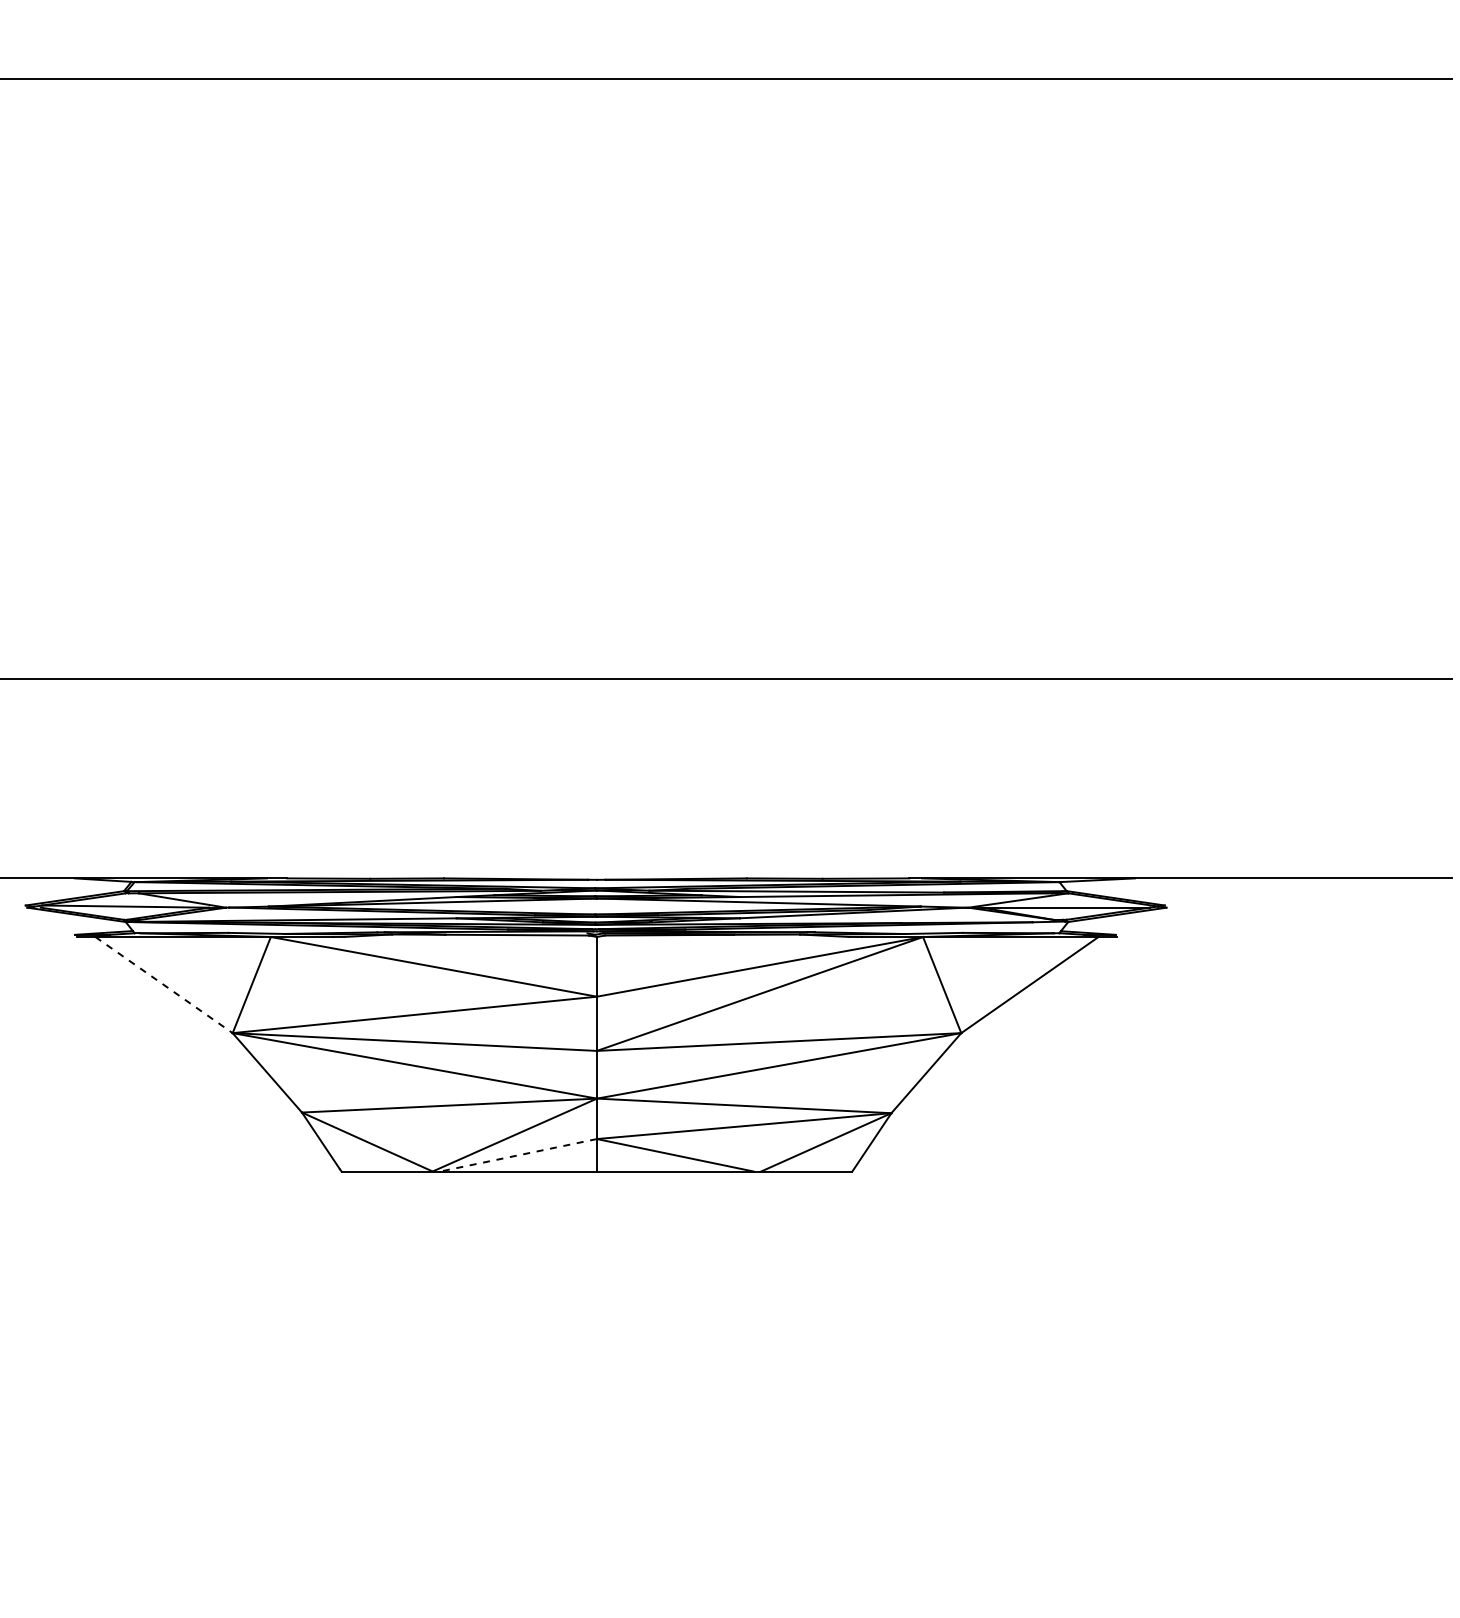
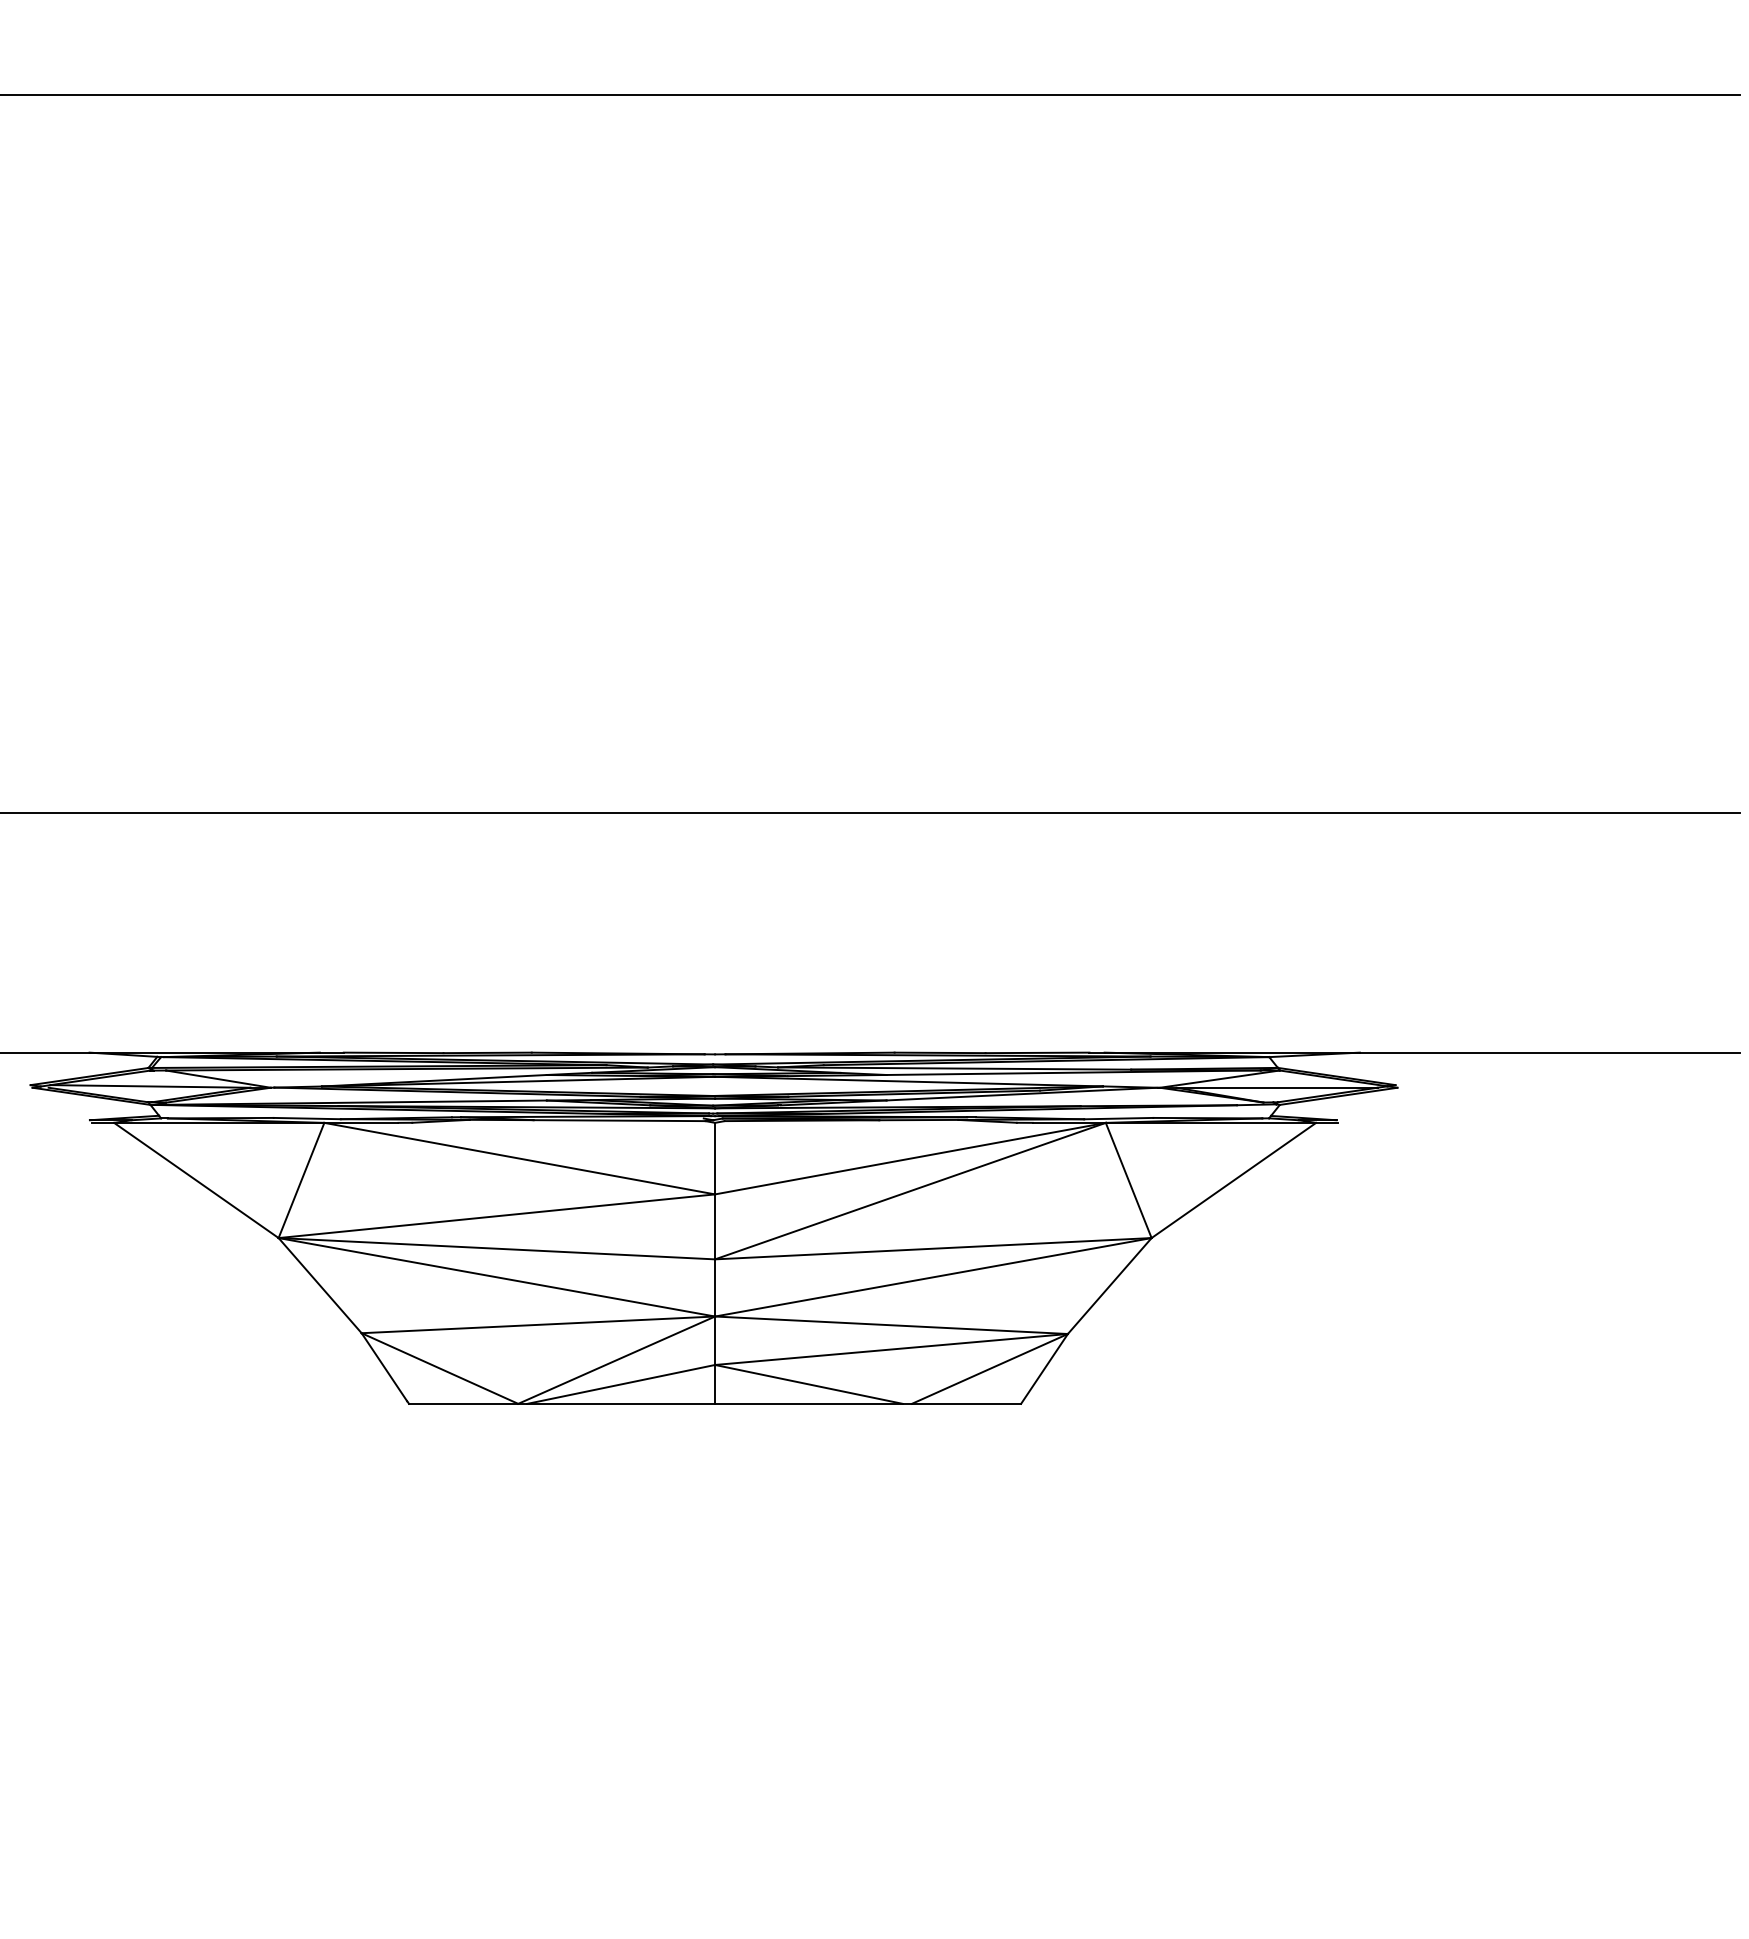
line: (164, 985) -> (196, 1180), dashed -> solid
line: (518, 1155) -> (621, 1384), dashed -> solid

